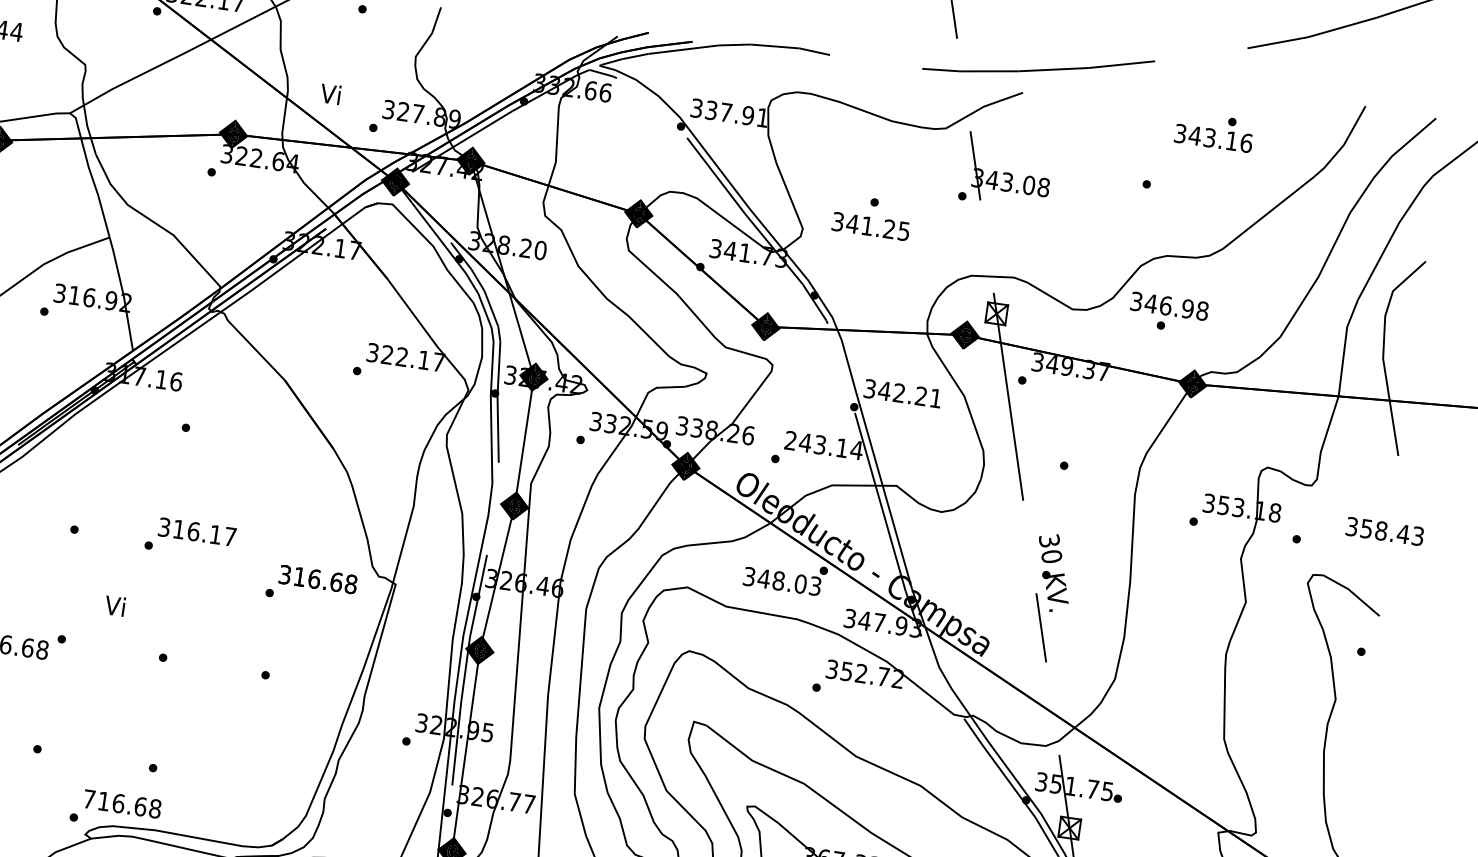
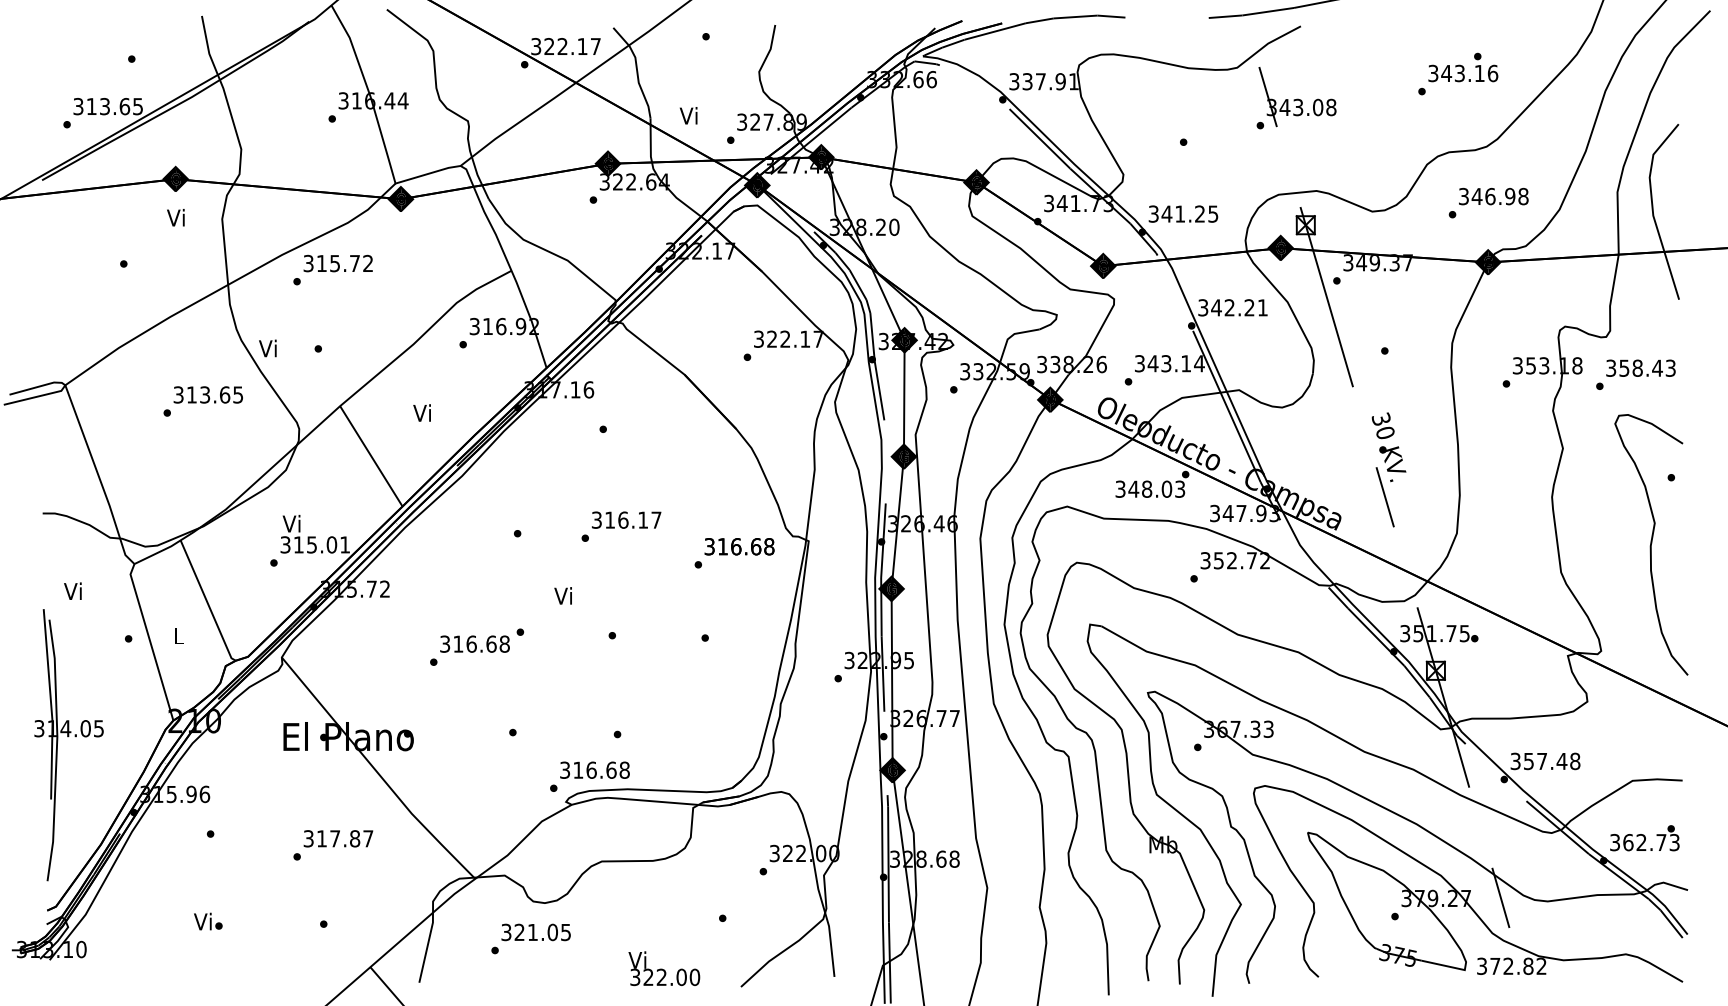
text: (1214, 131) -> (1463, 67), moved
text: (871, 225) -> (1183, 213), moved
text: (1169, 306) -> (1493, 196), moved
text: (790, 440) -> (1139, 363), 243.14 -> 343.14
text: (1384, 530) -> (1640, 367), moved
text: (88, 798) -> (564, 769), 716.68 -> 316.68

